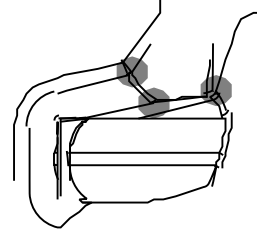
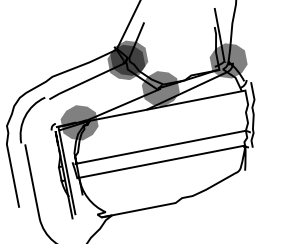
fill: (128, 74) -> (125, 61), added
fill: (78, 118) -> (78, 122), added

